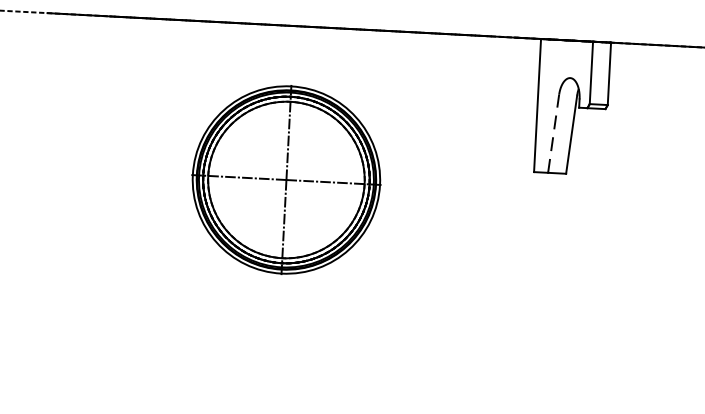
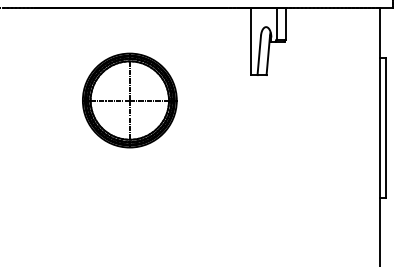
line: (554, 133) -> (259, 55), dashed -> solid
part: (285, 179) -> (129, 100), moved

